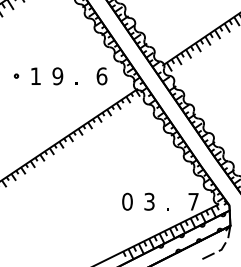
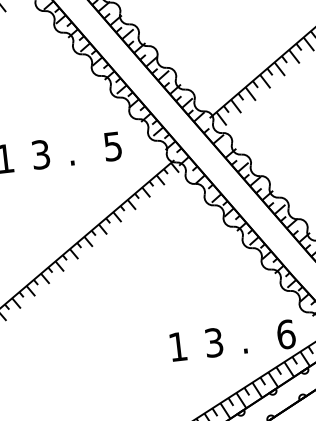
text: (57, 76) -> (40, 155), 9 -> 3
text: (101, 76) -> (112, 146), 6 -> 5
text: (127, 201) -> (178, 346), 0 -> 1
text: (193, 201) -> (285, 334), 7 -> 6

